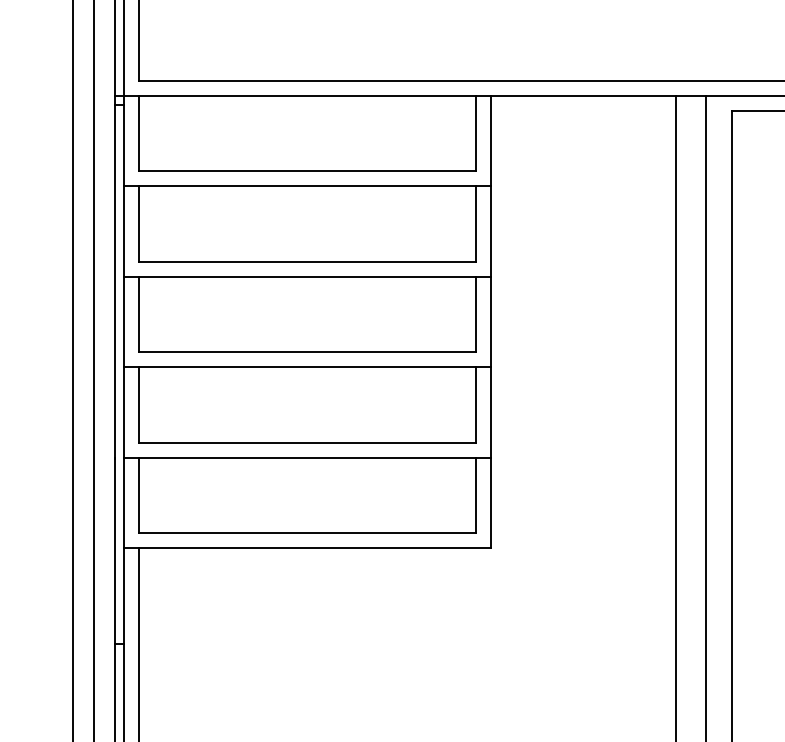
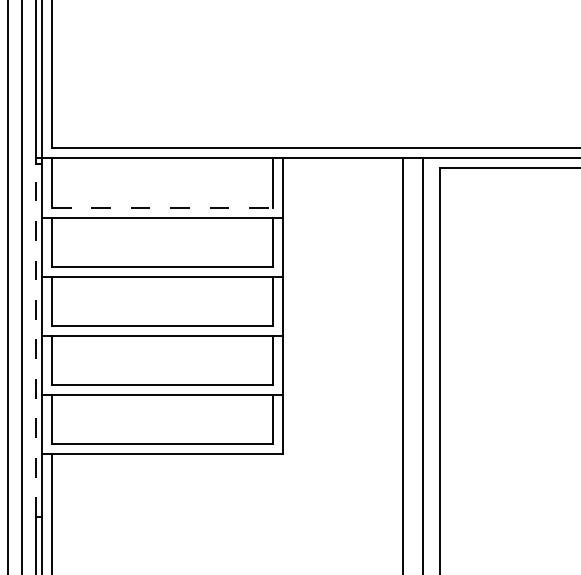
line: (307, 171) -> (162, 207), solid -> dashed
line: (115, 374) -> (36, 340), solid -> dashed

